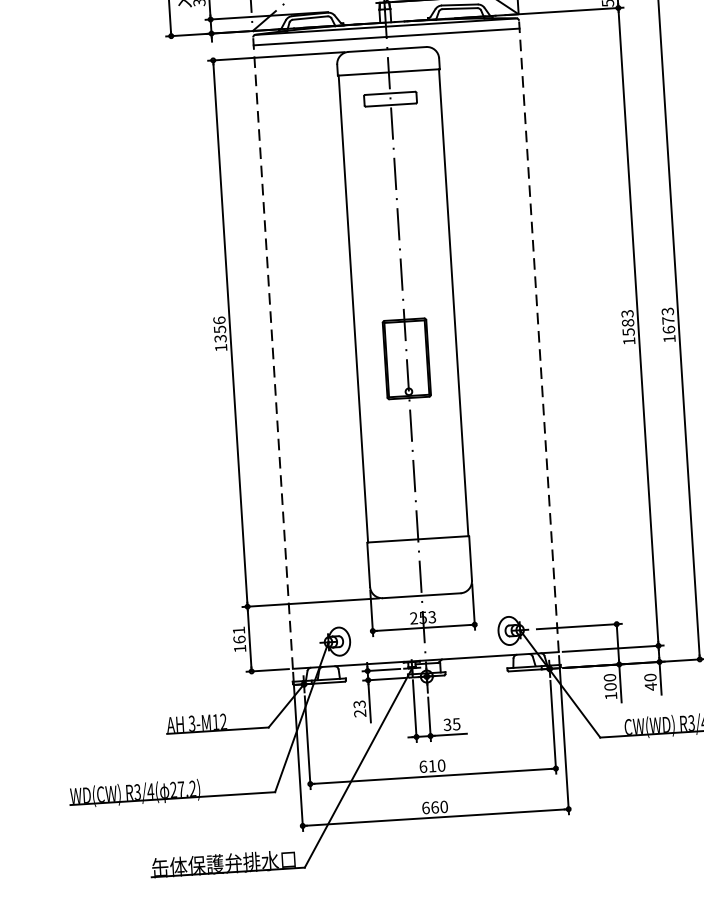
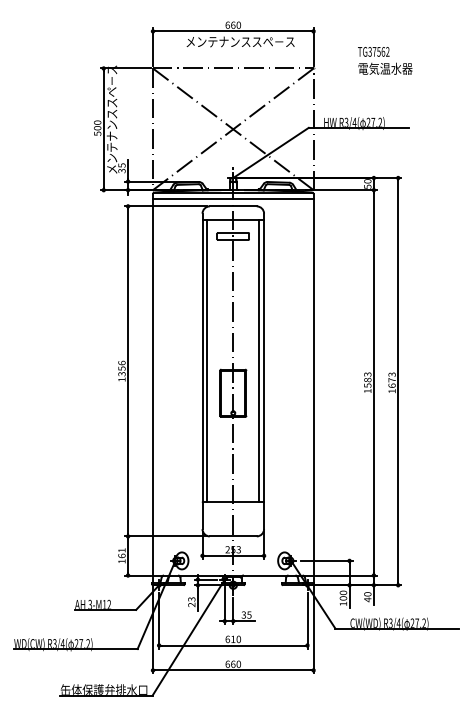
line: (446, 303) -> (259, 361), added
line: (360, 308) -> (207, 361), added
line: (538, 335) -> (313, 384), dashed -> solid
line: (272, 352) -> (152, 384), dashed -> solid

